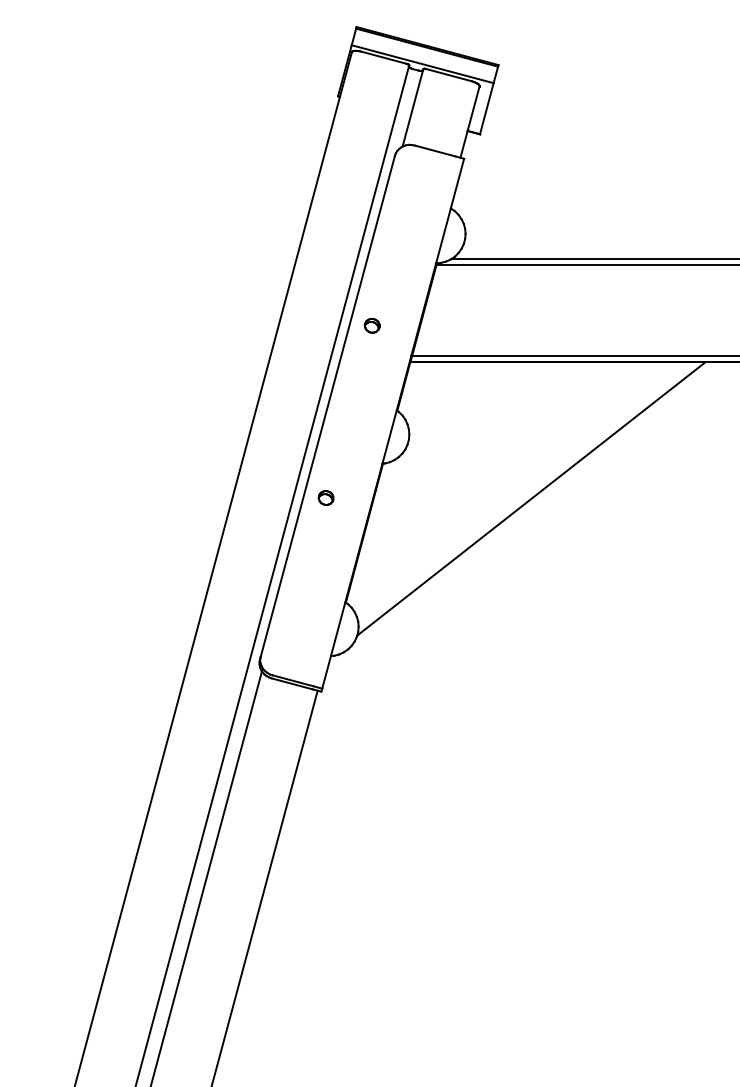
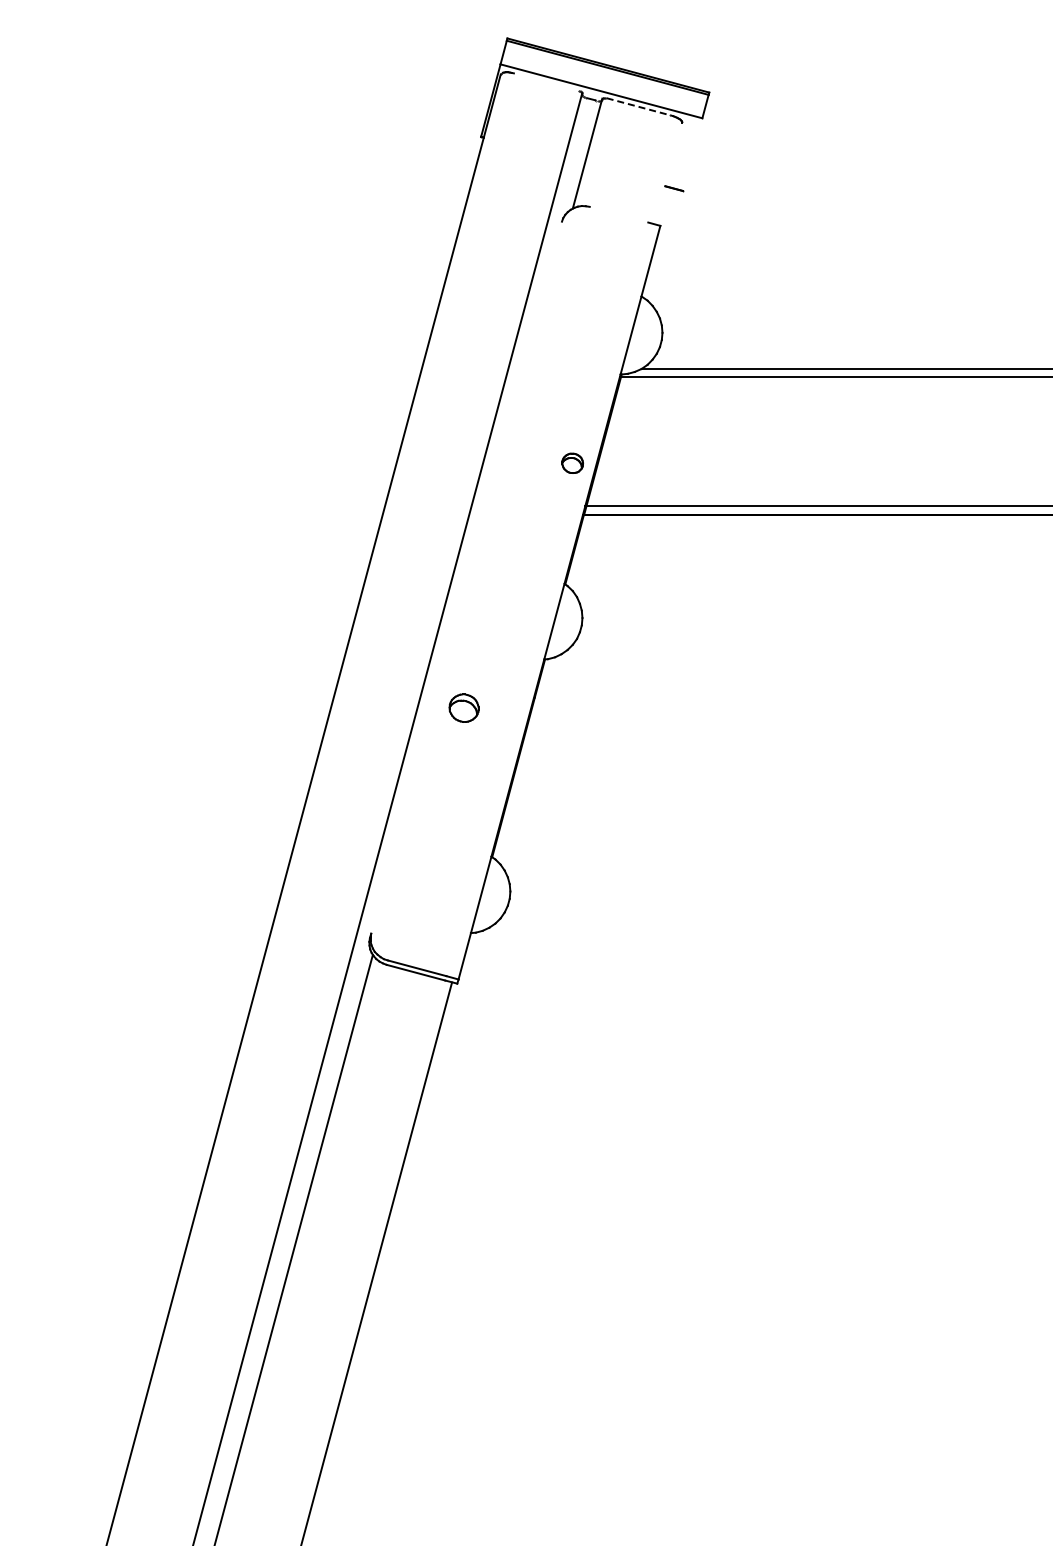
line: (383, 57) -> (545, 81), removed
line: (449, 75) -> (639, 107), solid -> dashed
line: (486, 108) -> (692, 154), removed
line: (469, 121) -> (668, 173), removed
line: (434, 150) -> (618, 214), removed
part: (372, 325) -> (572, 462), moved
line: (327, 406) -> (466, 577), removed
part: (325, 498) -> (463, 708), size x1.4
line: (531, 498) -> (755, 709), removed

